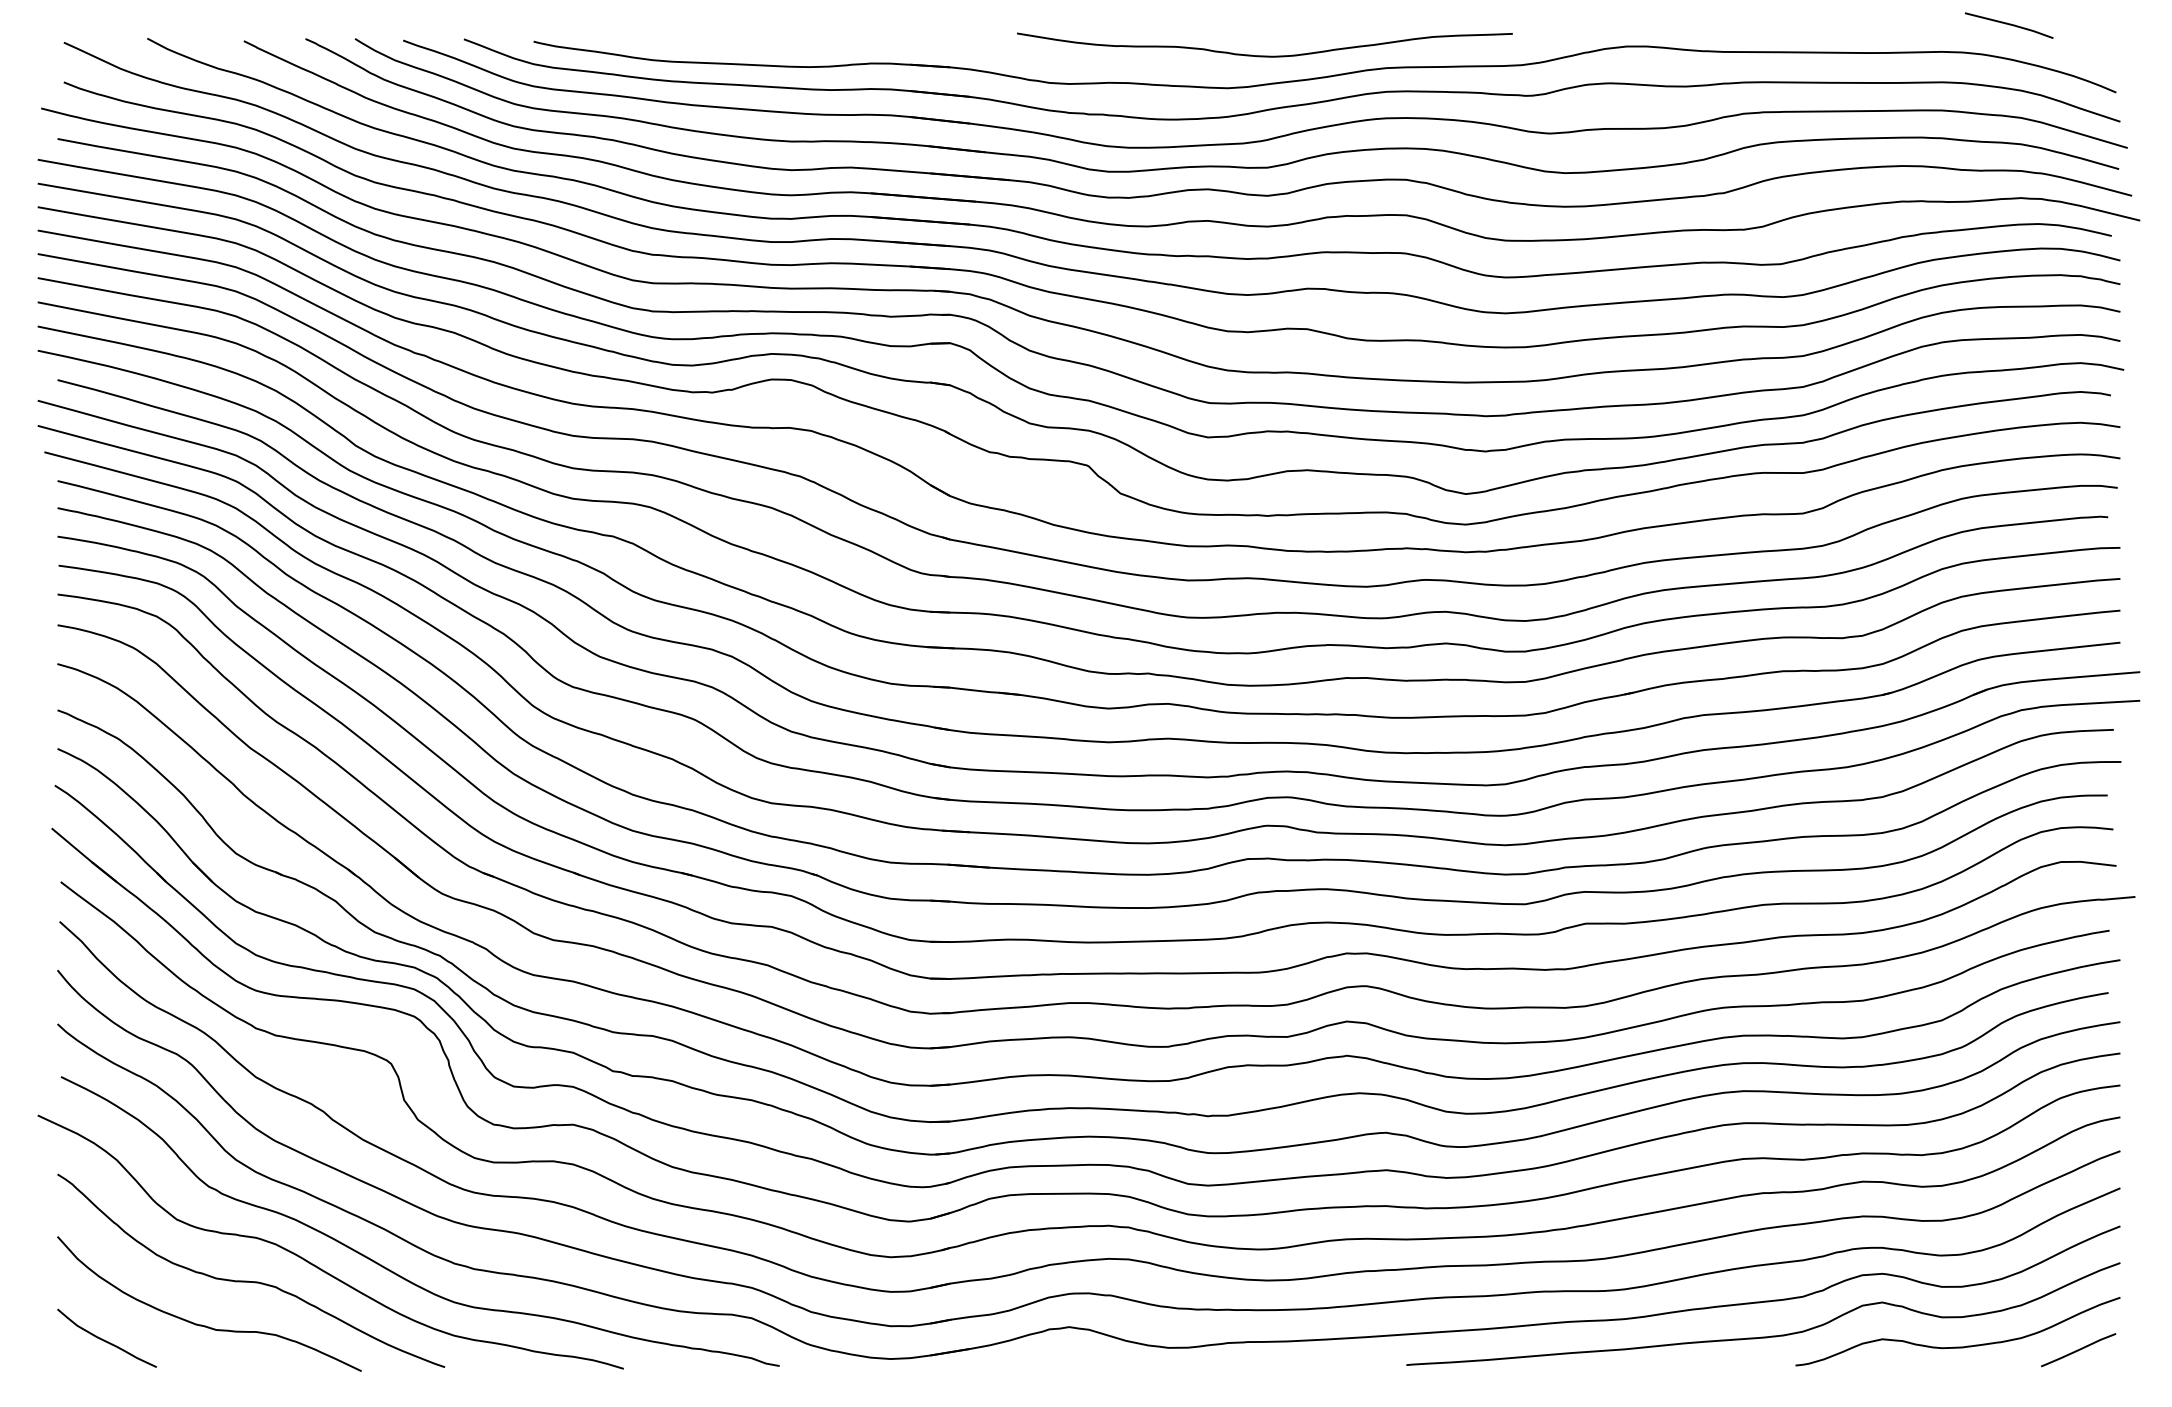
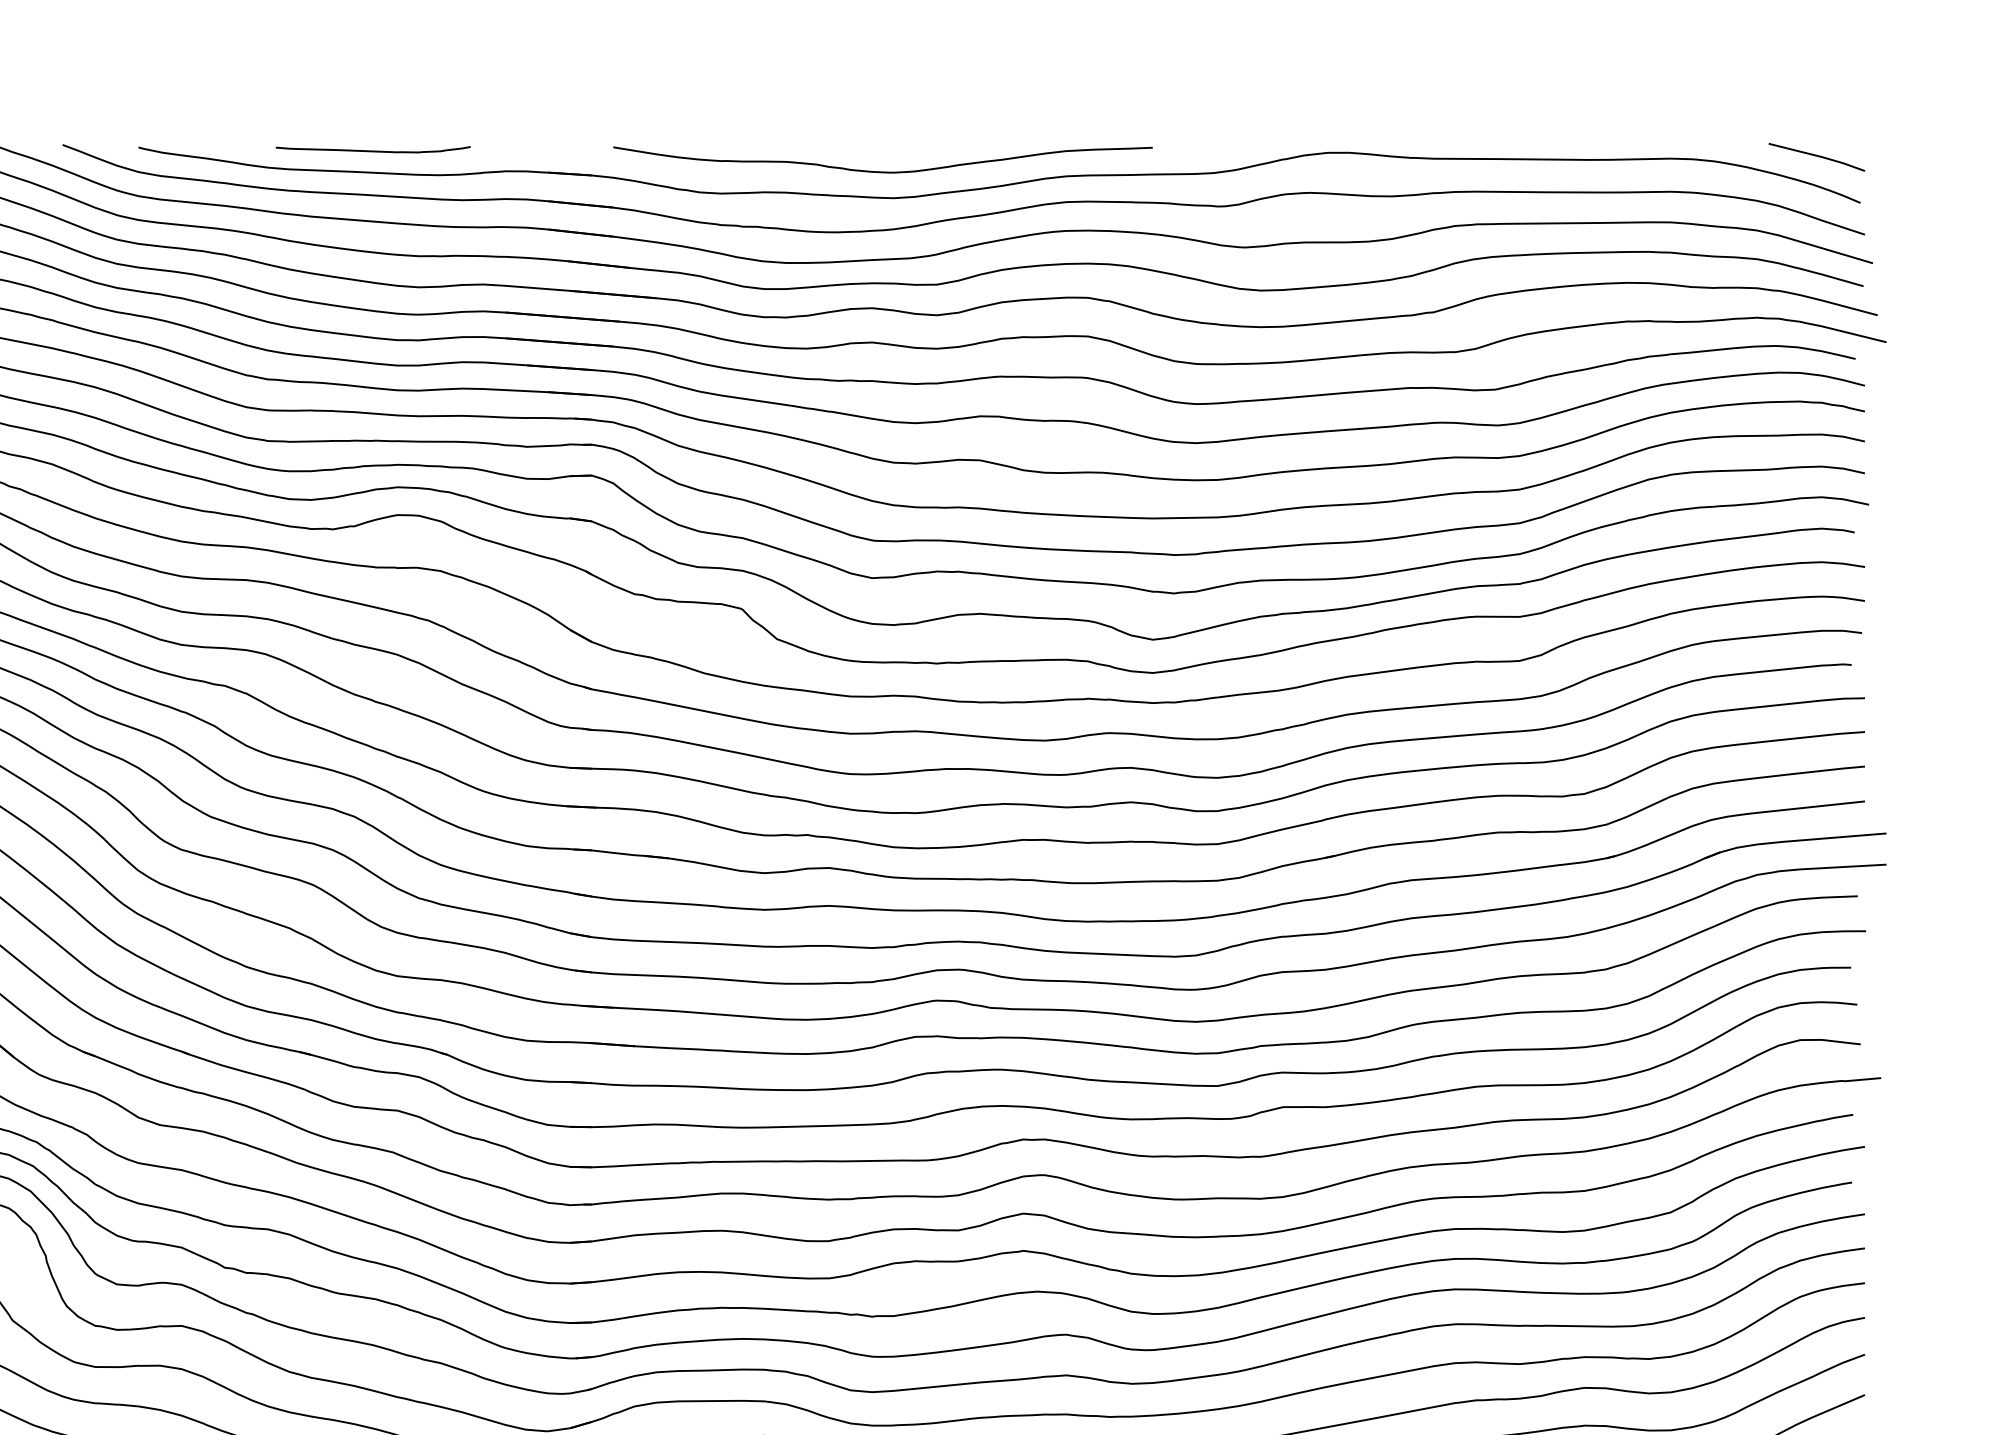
line: (2009, 25) -> (1817, 157), moved
curve: (748, 44) -> (372, 150), added
curve: (1264, 55) -> (882, 171), moved

